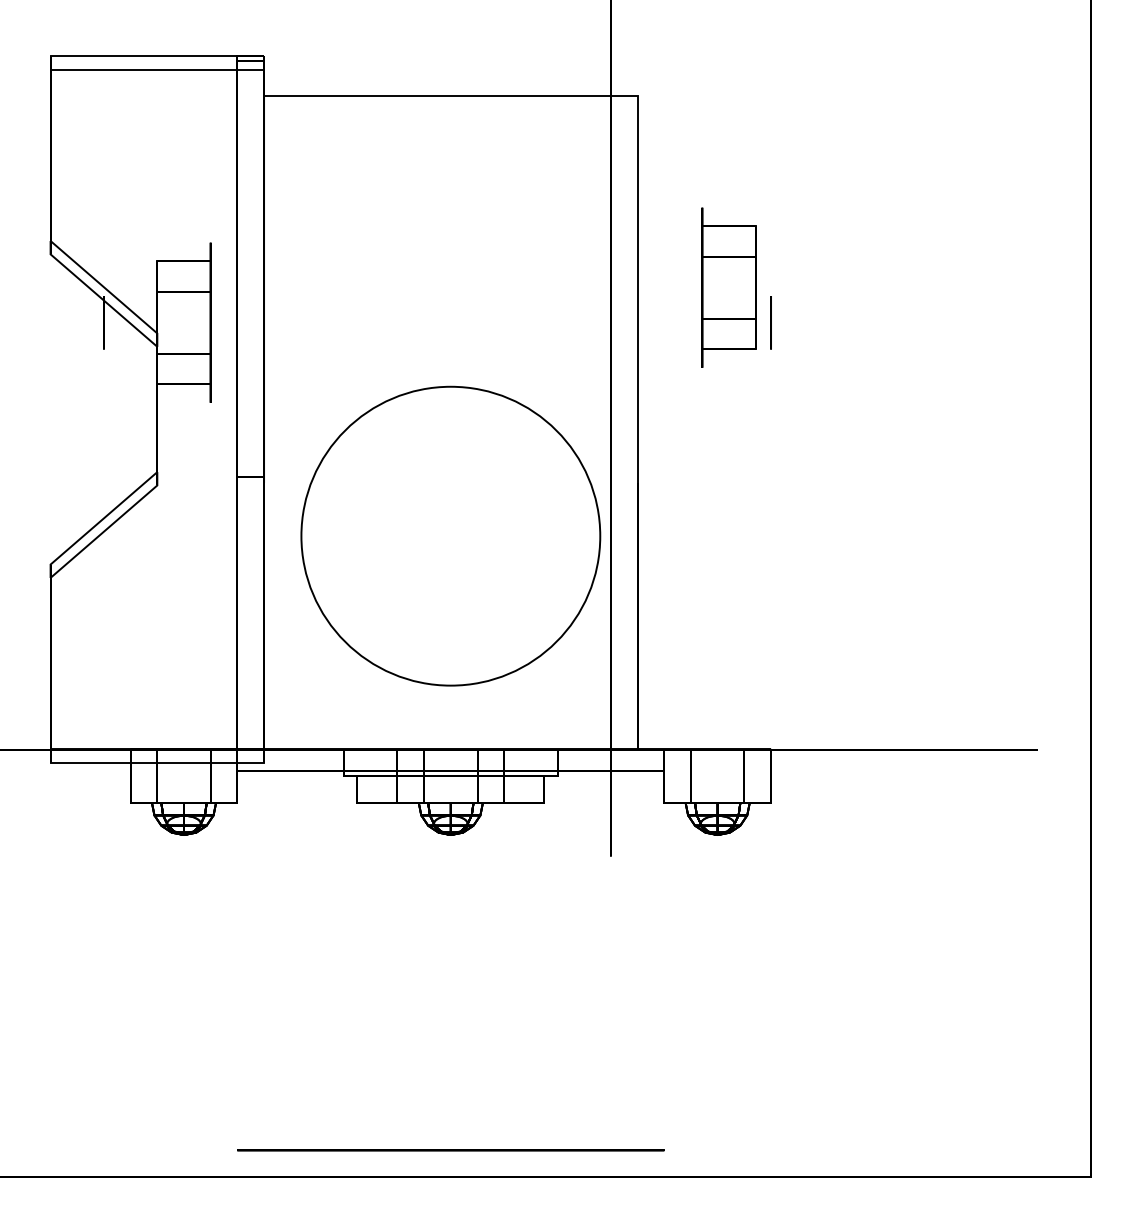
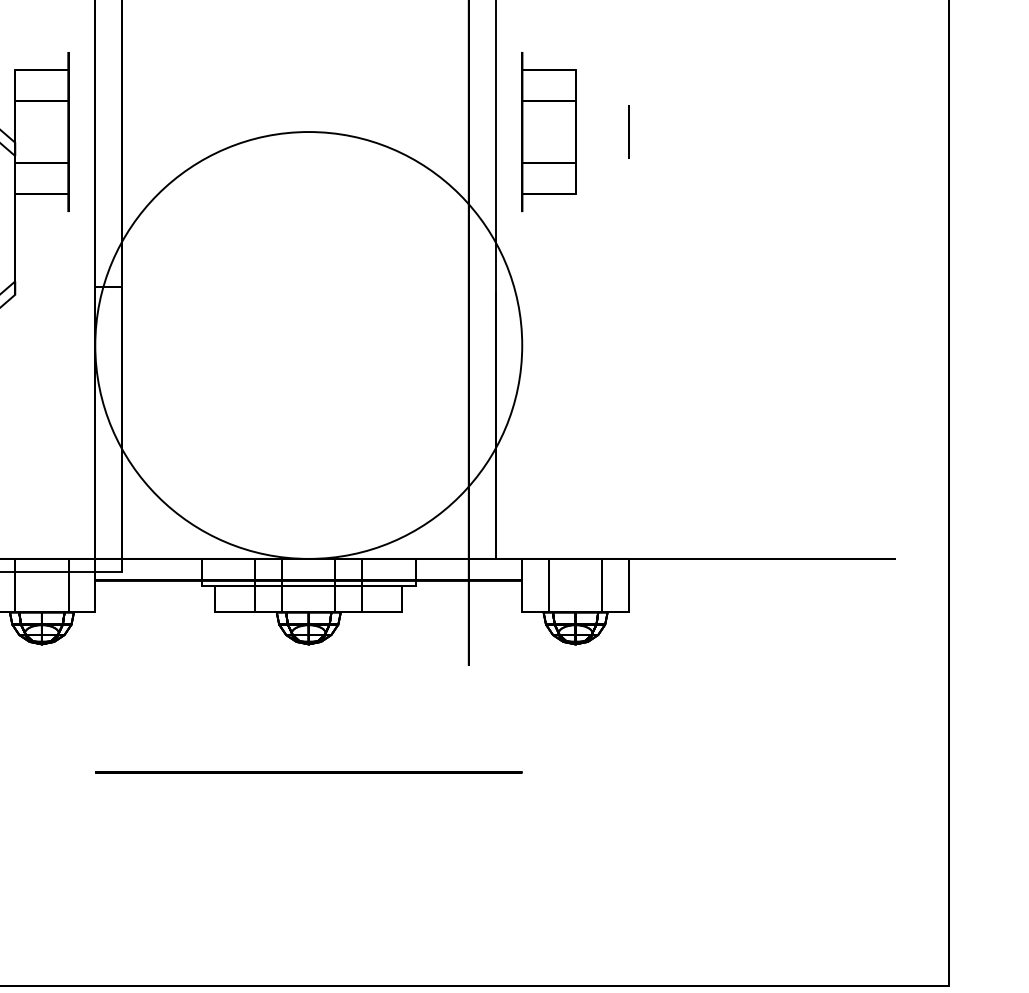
part: (728, 287) -> (548, 131), moved
circle: (450, 535) -> (308, 344), size x1.43
line: (450, 1150) -> (308, 772), moved

